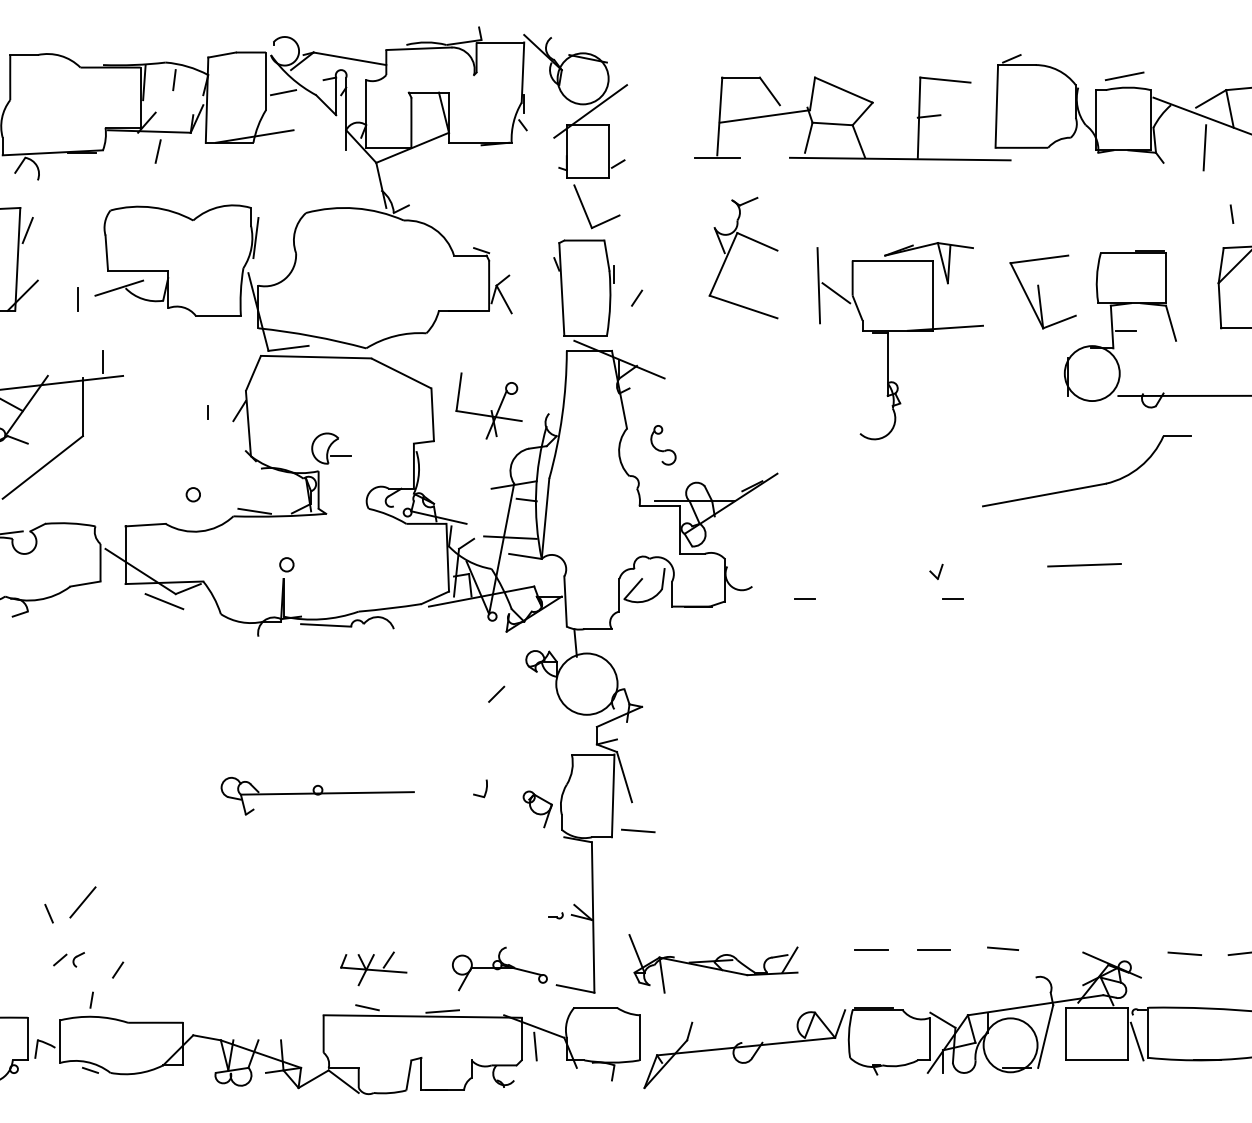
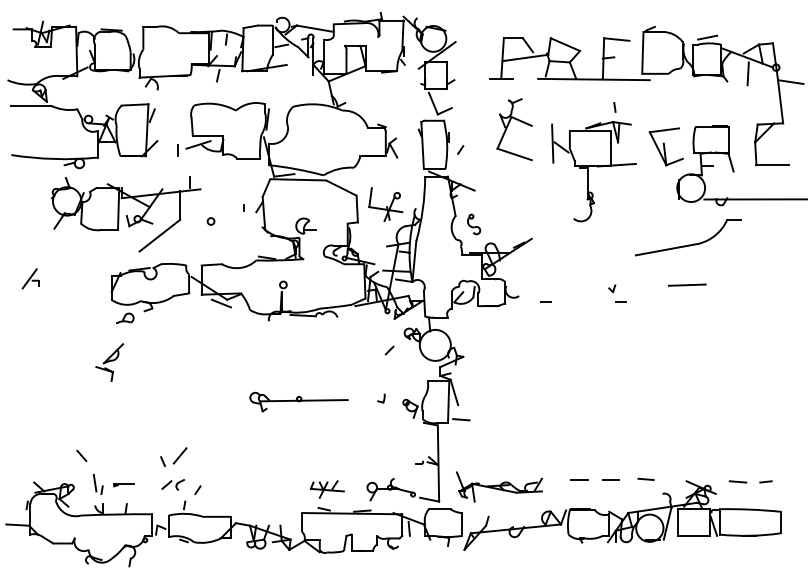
line: (1231, 214) -> (614, 107), moved
circle: (192, 494) -> (210, 221), moved
part: (67, 958) -> (172, 484), size x1.43

